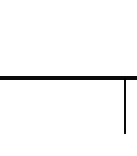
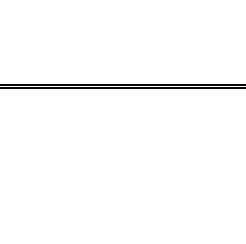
line: (124, 105) -> (228, 140), removed

